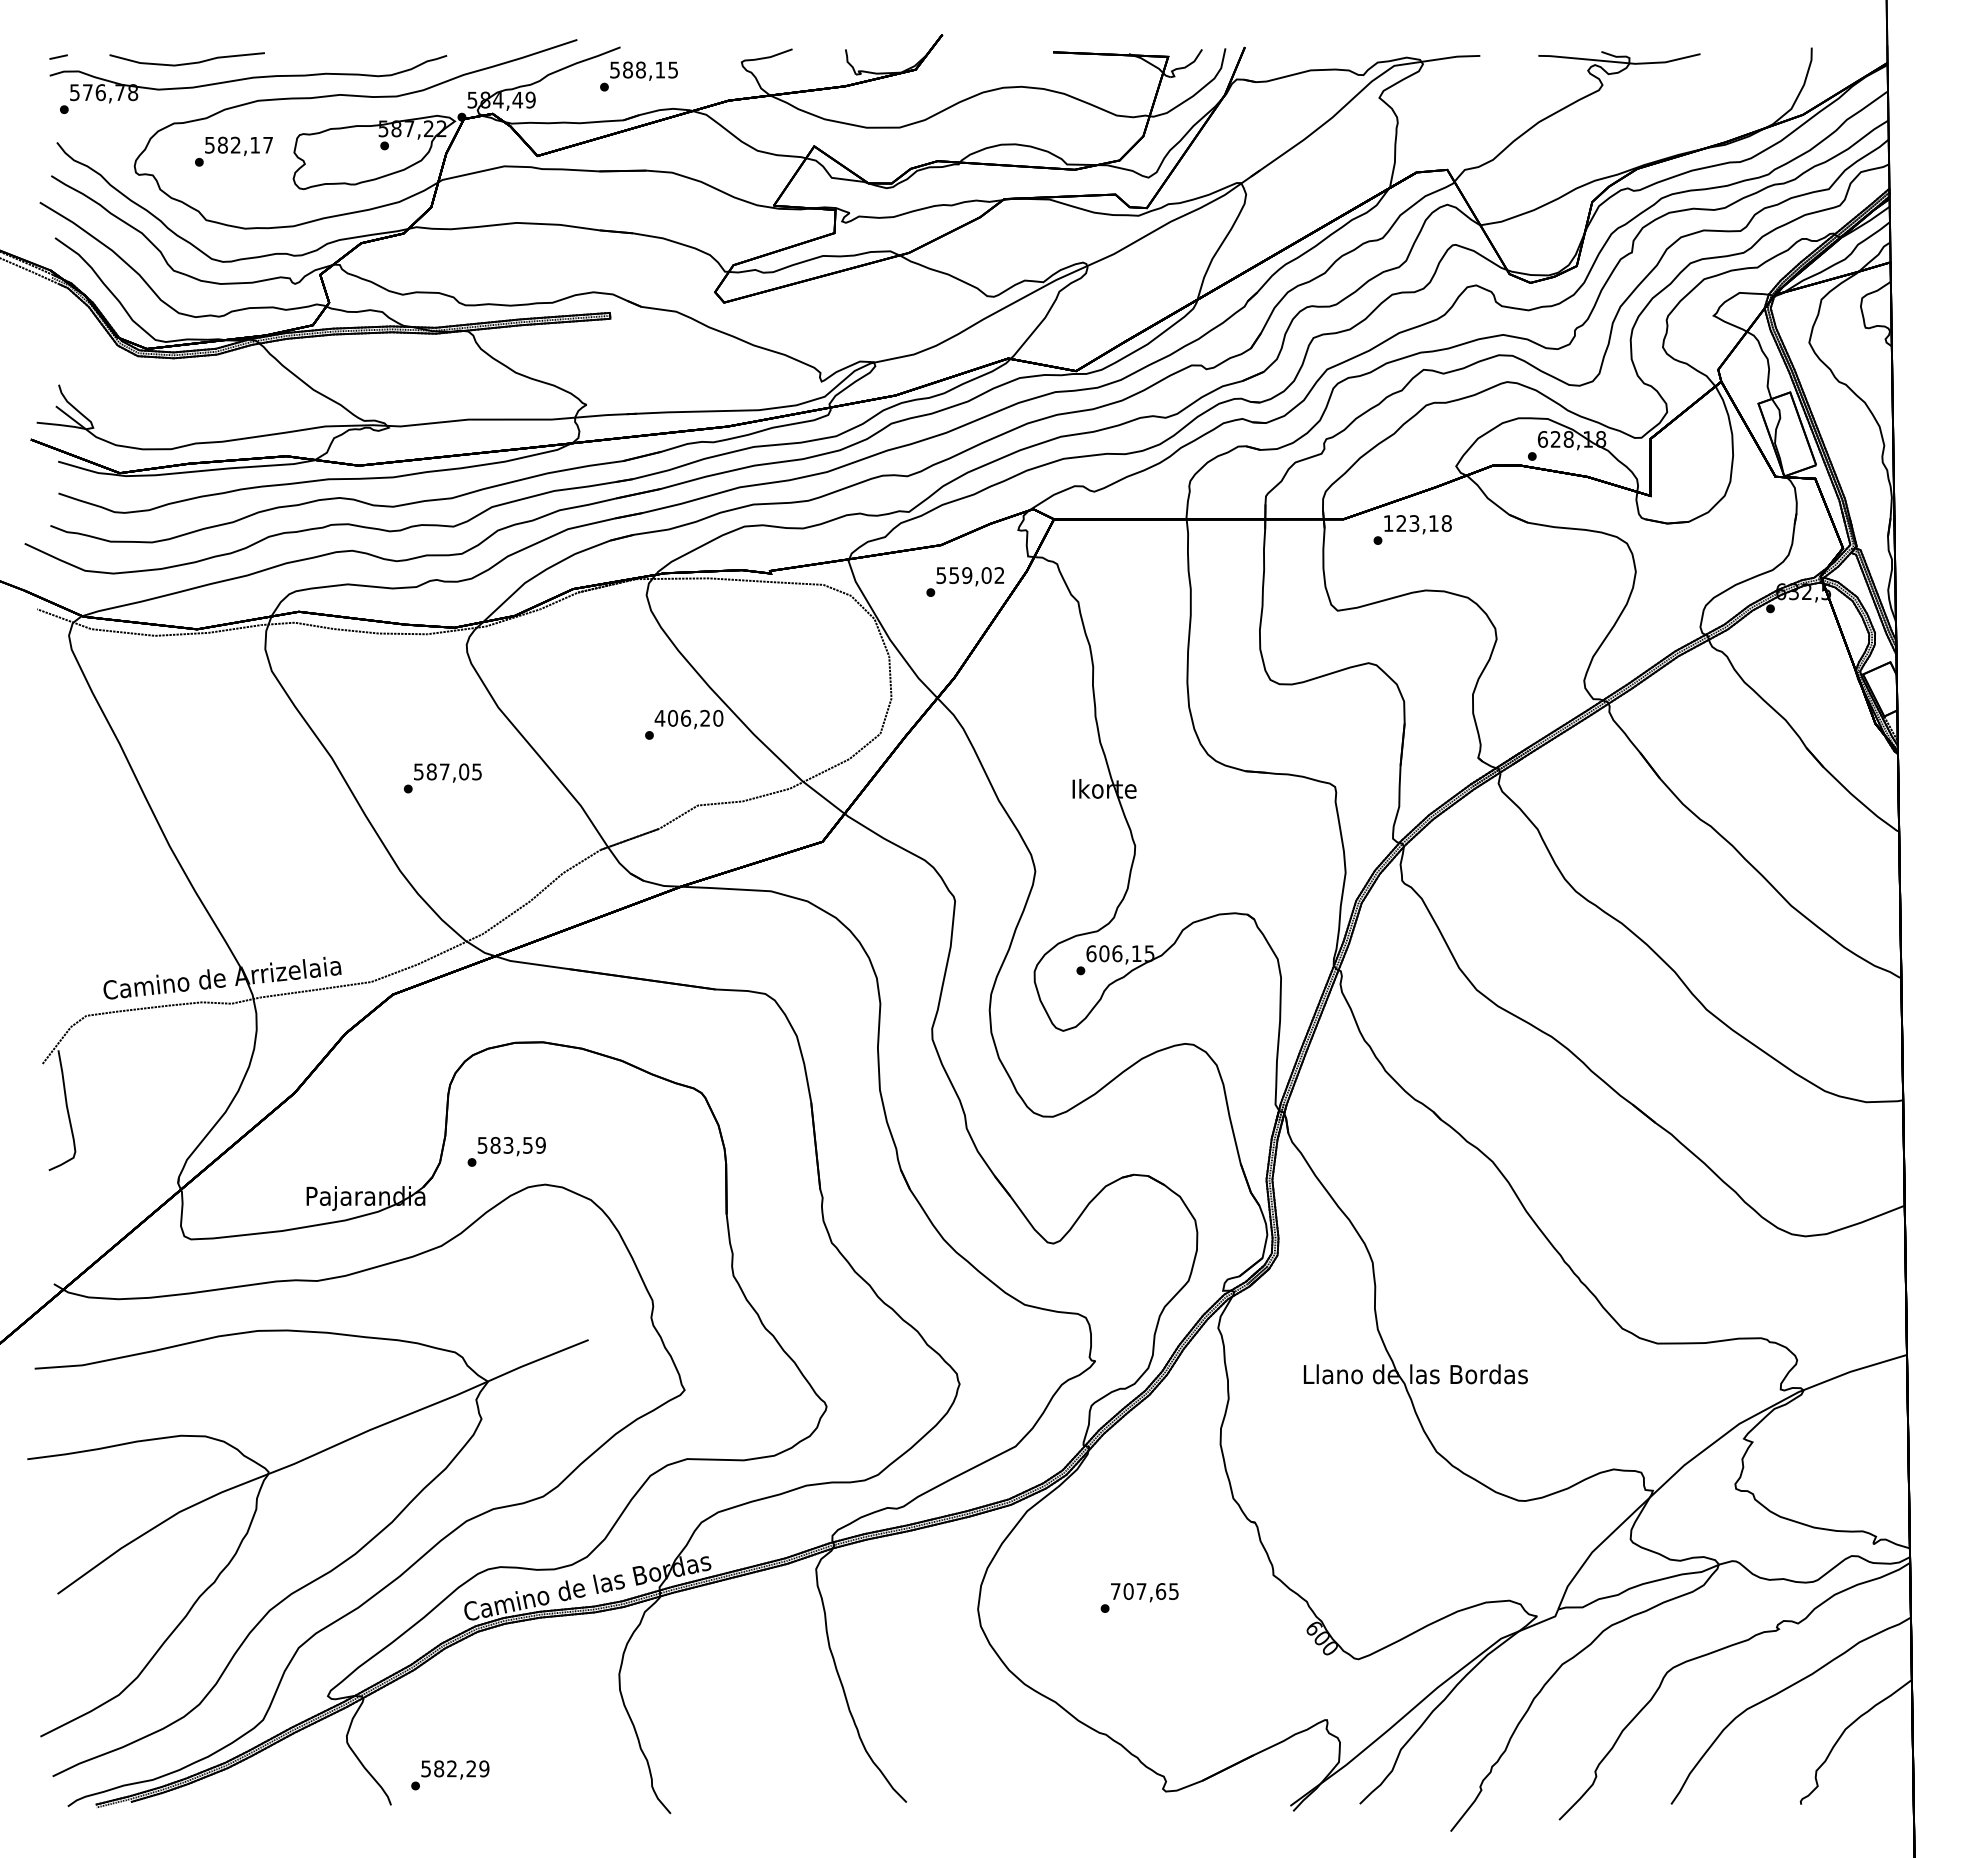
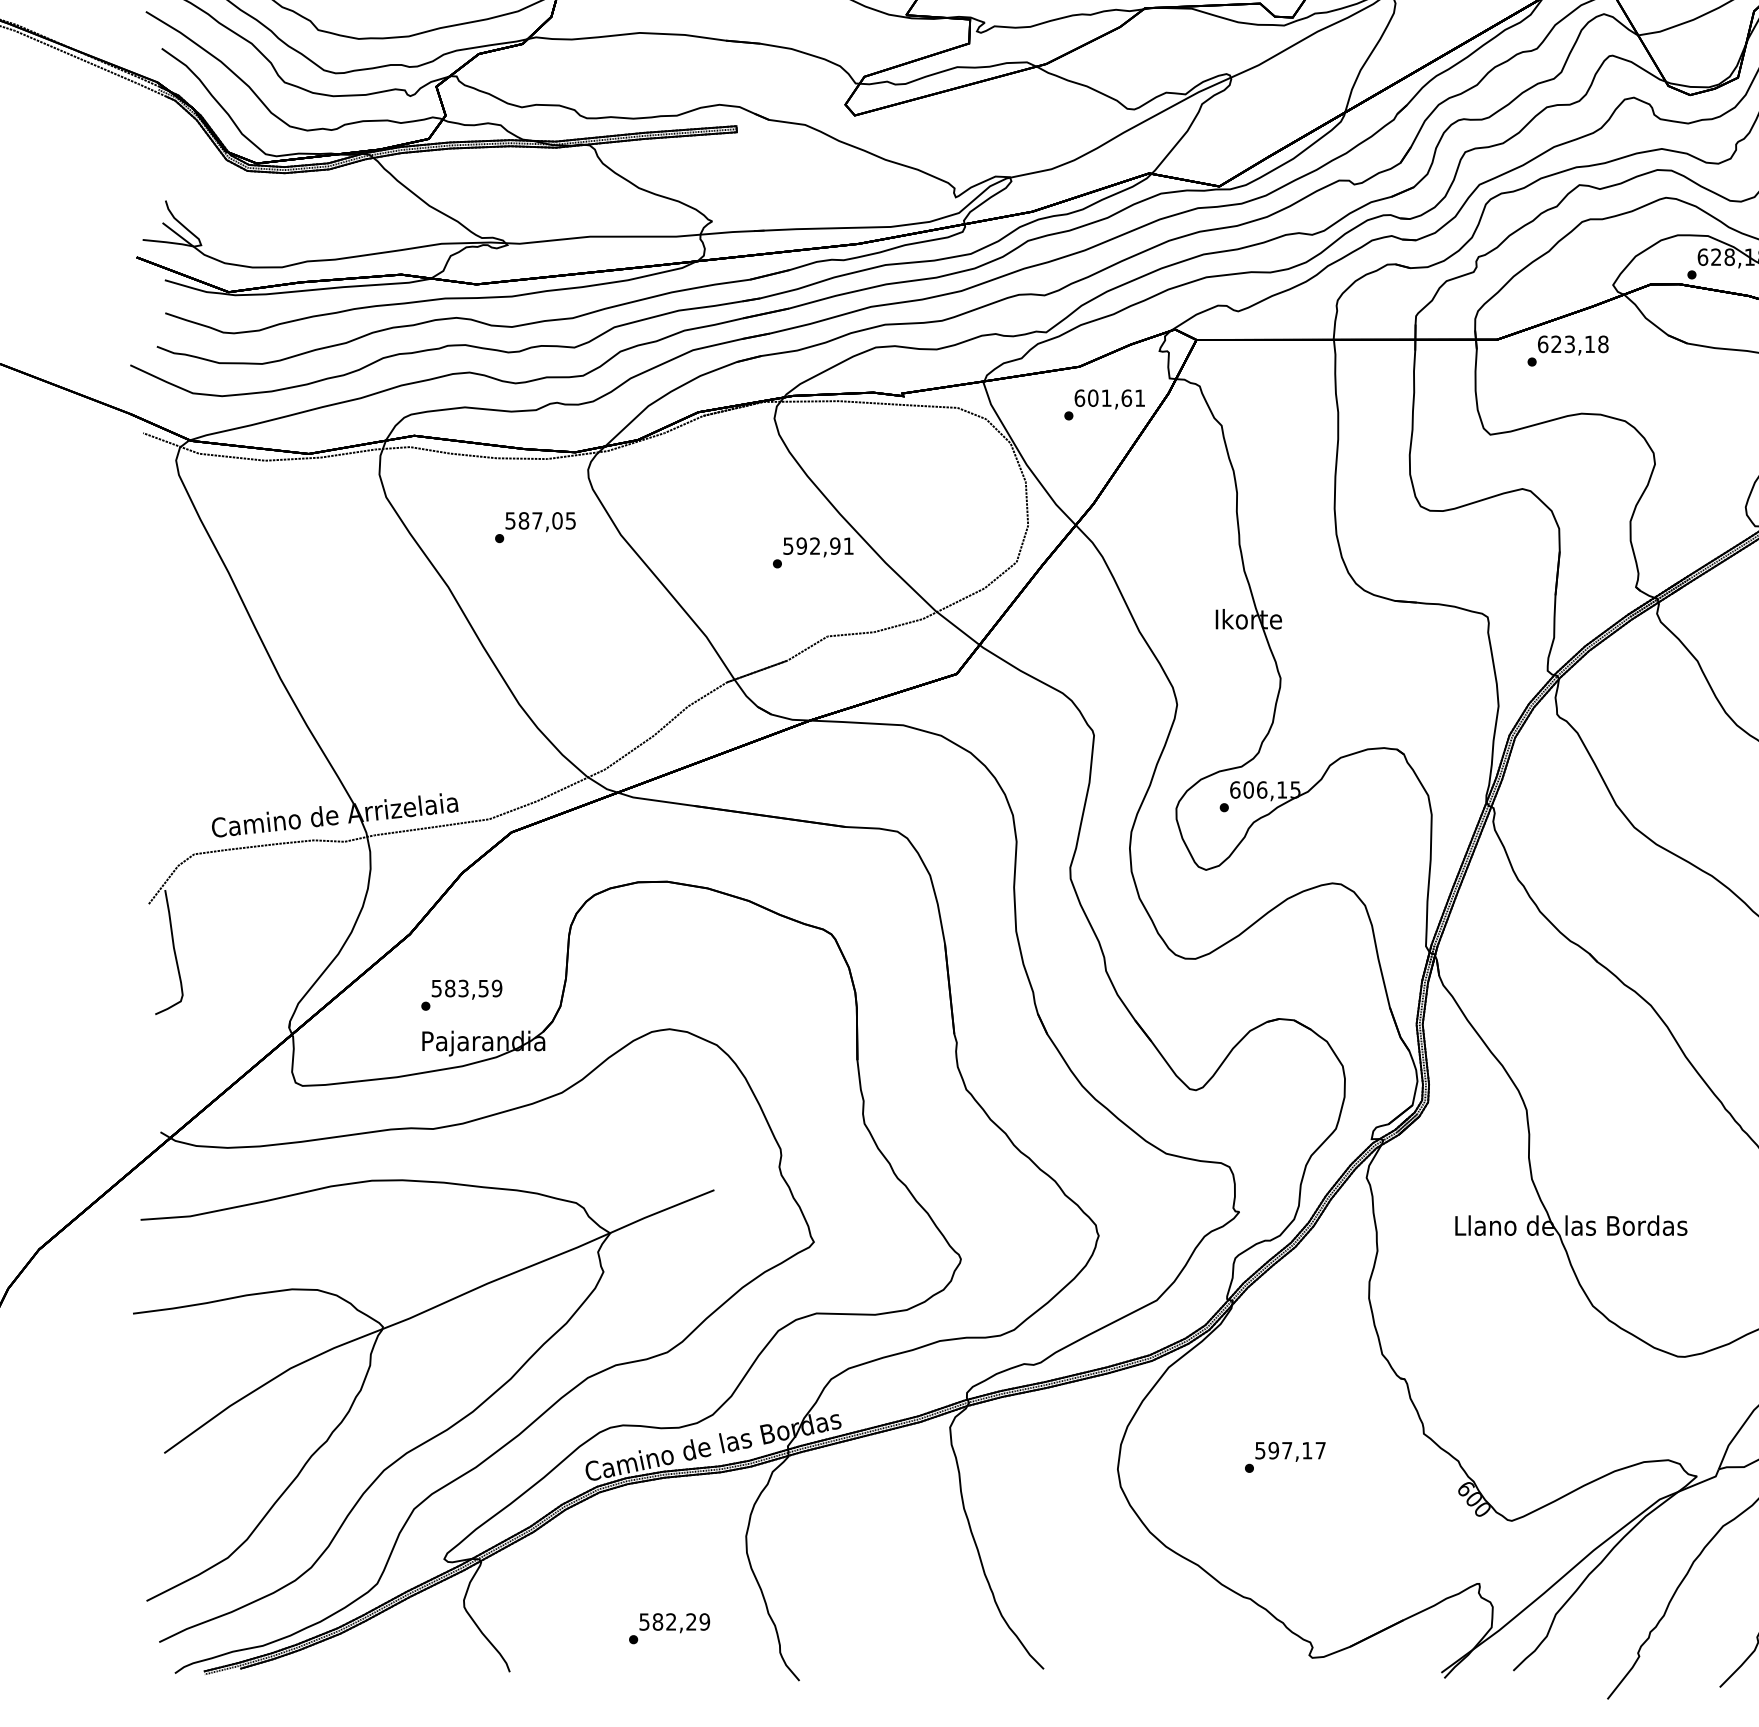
text: (1388, 523) -> (1543, 344), 123,18 -> 623,18
text: (970, 575) -> (1109, 398), 559,02 -> 601,61
text: (688, 717) -> (817, 545), 406,20 -> 592,91
text: (442, 778) -> (535, 527), moved
text: (506, 1151) -> (461, 994), moved
text: (1144, 1591) -> (1290, 1450), 707,65 -> 597,17
text: (450, 1775) -> (669, 1628), moved

